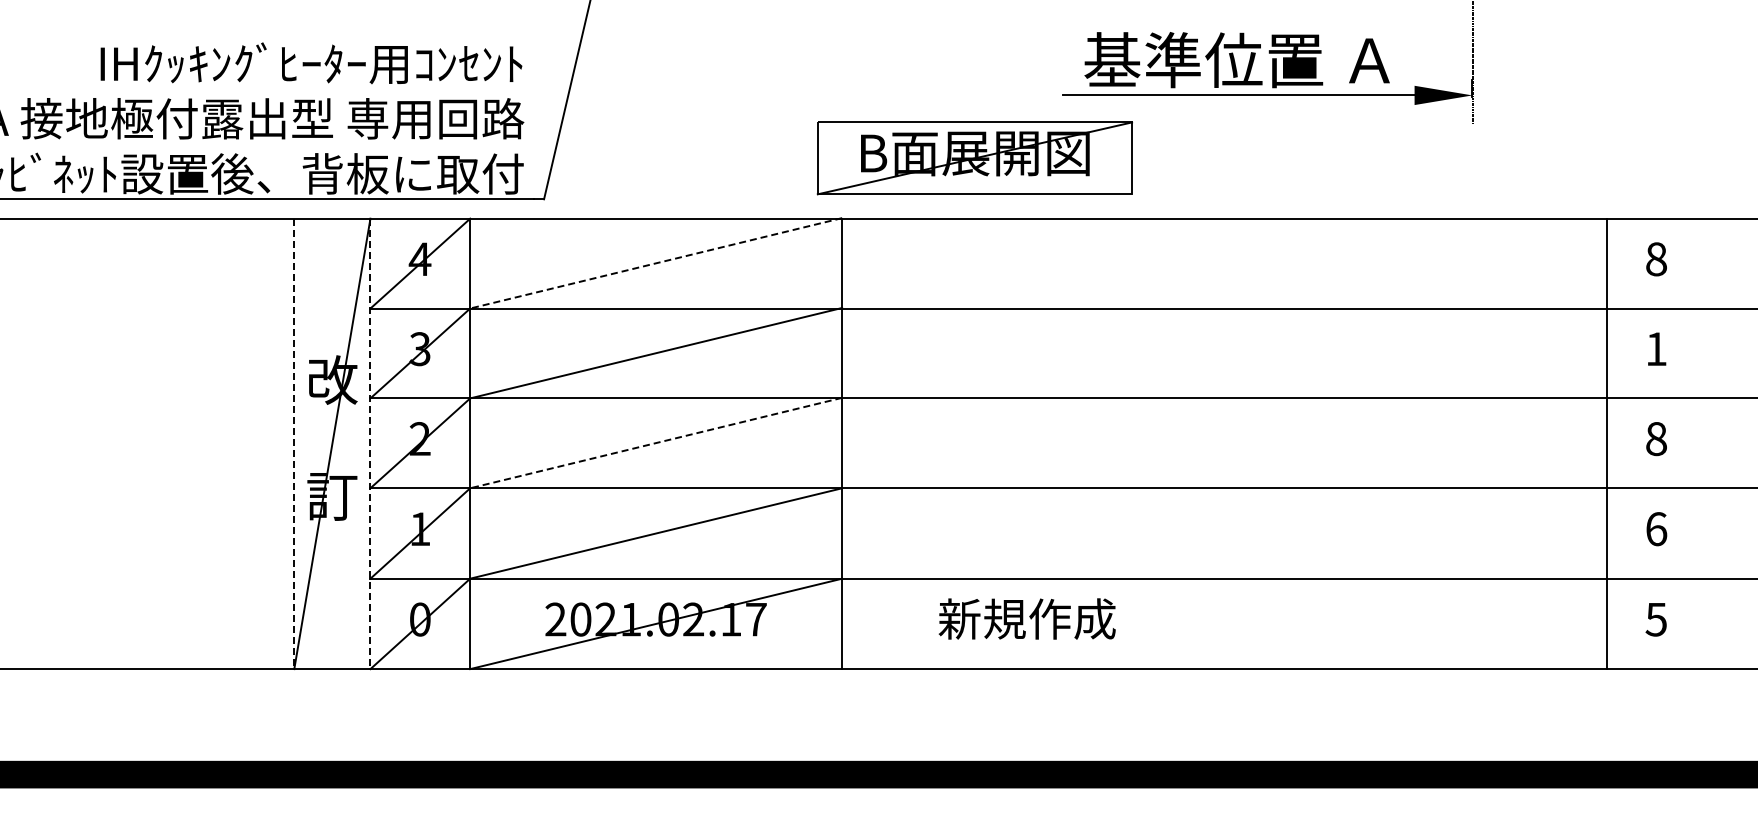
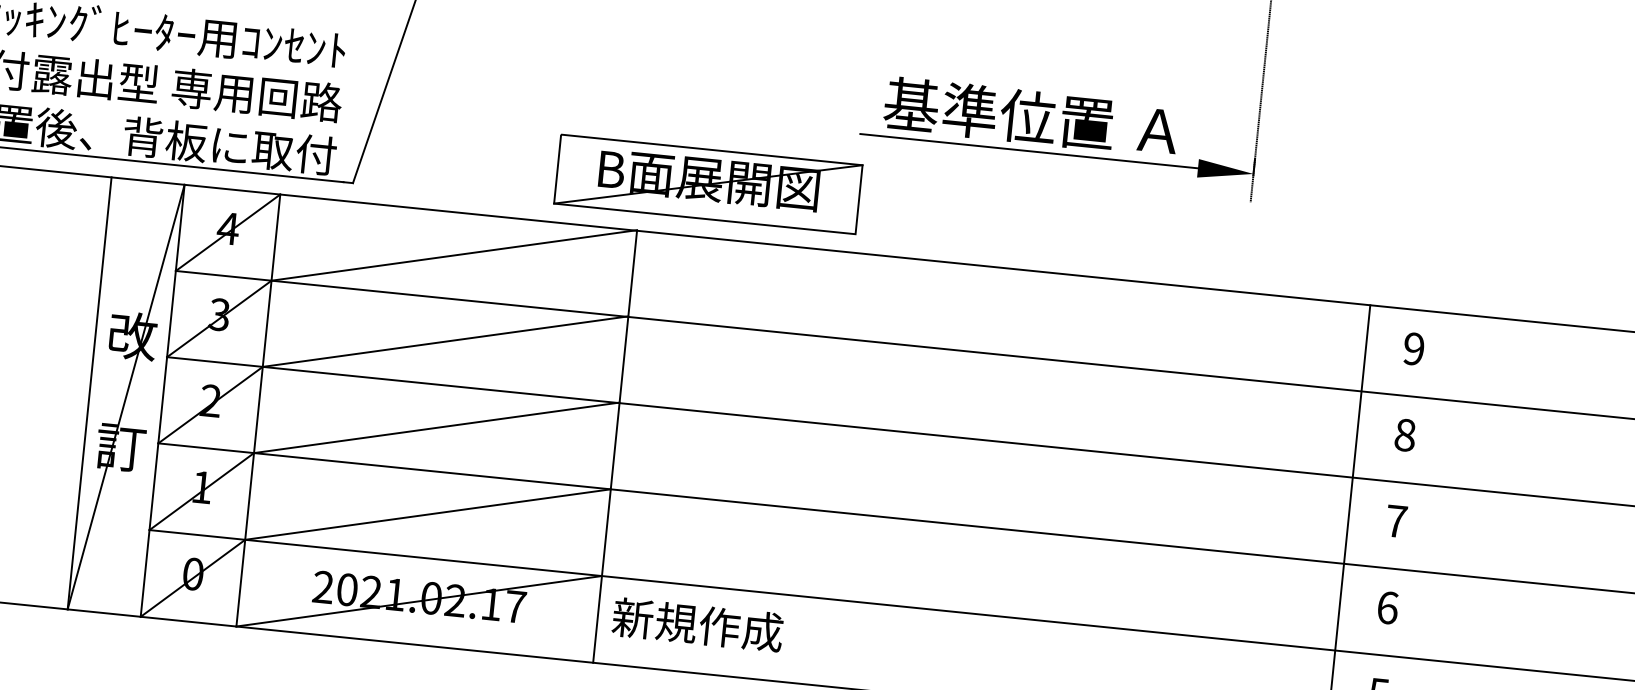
part: (974, 158) -> (707, 184), moved
text: (1656, 259) -> (1414, 349), 8 -> 9
line: (655, 263) -> (453, 255), dashed -> solid
text: (1656, 349) -> (1405, 435), 1 -> 8
text: (1656, 439) -> (1396, 521), 8 -> 7
line: (655, 443) -> (436, 428), dashed -> solid
line: (294, 444) -> (89, 393), dashed -> solid
line: (370, 444) -> (162, 401), dashed -> solid
text: (1026, 618) -> (697, 624), moved

